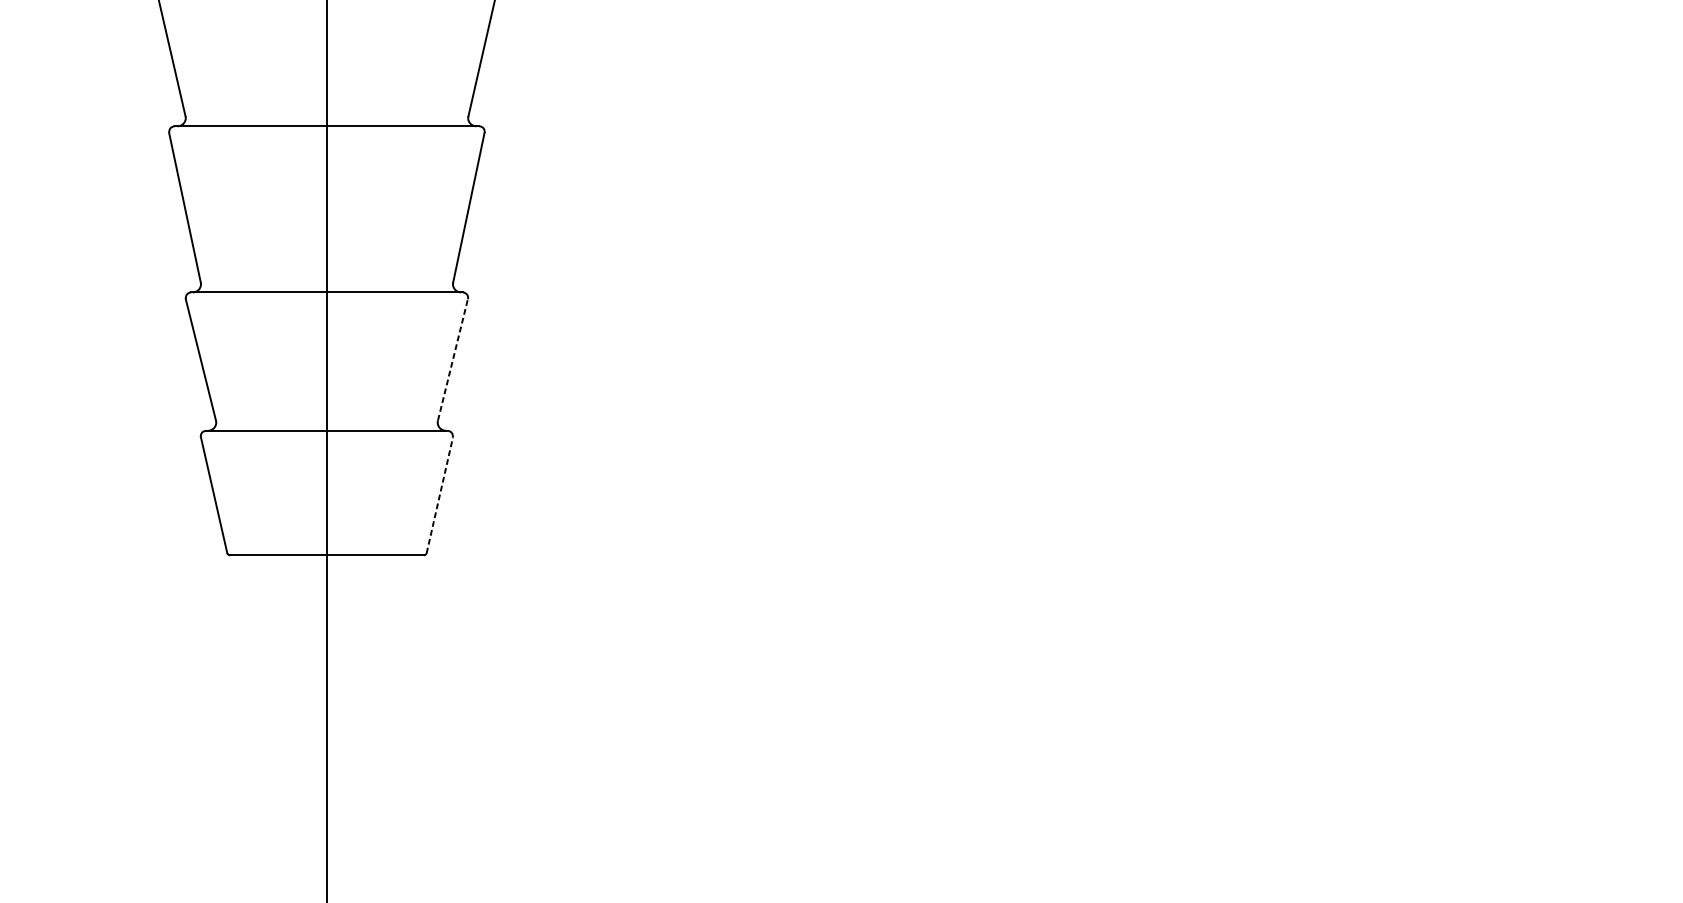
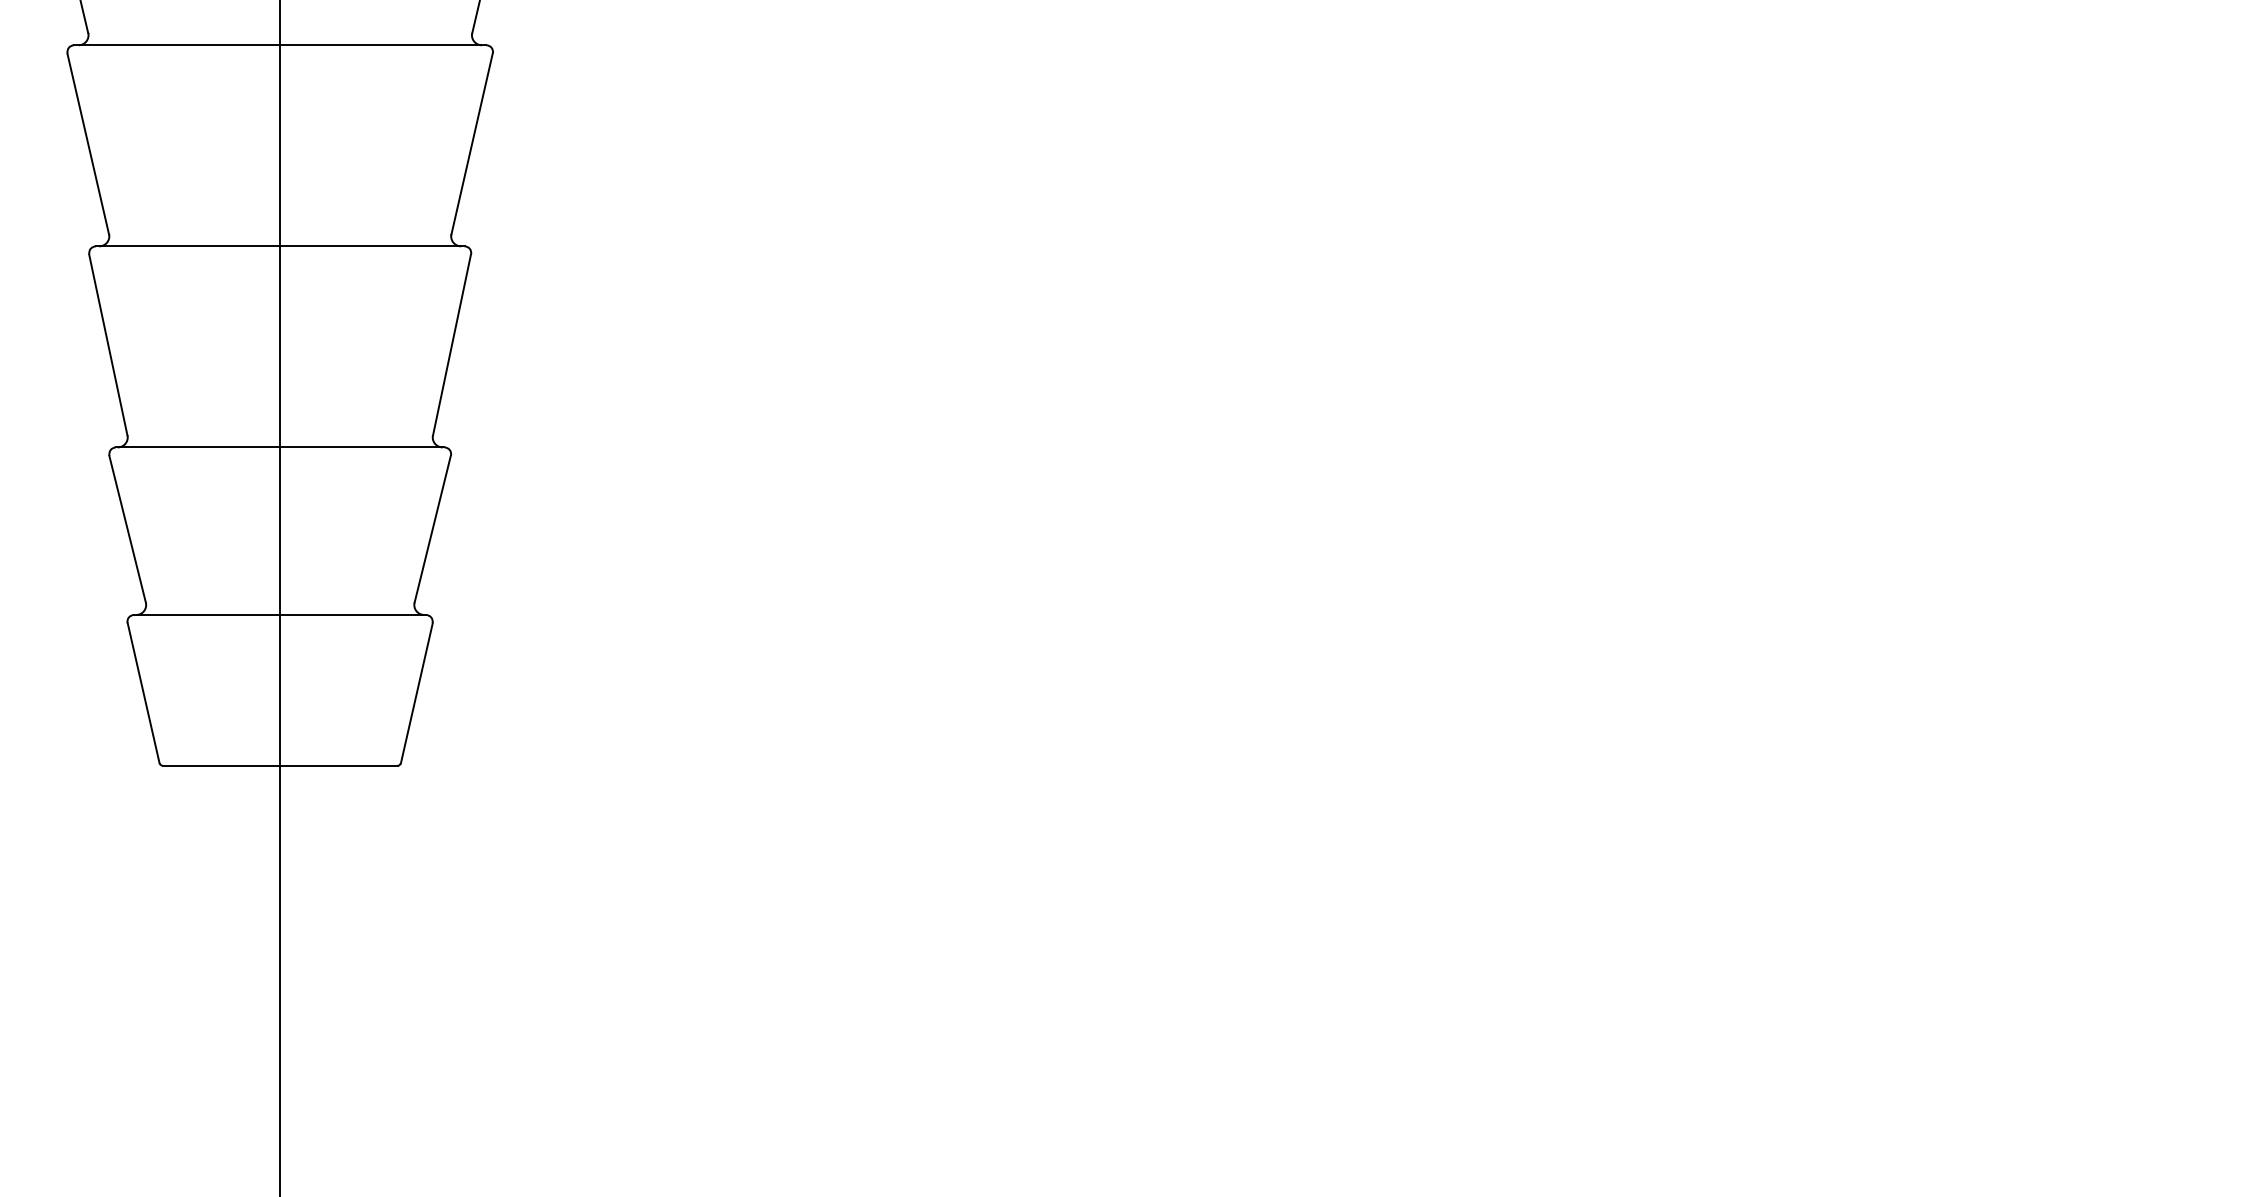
line: (452, 360) -> (432, 529), dashed -> solid
line: (439, 495) -> (416, 693), dashed -> solid

